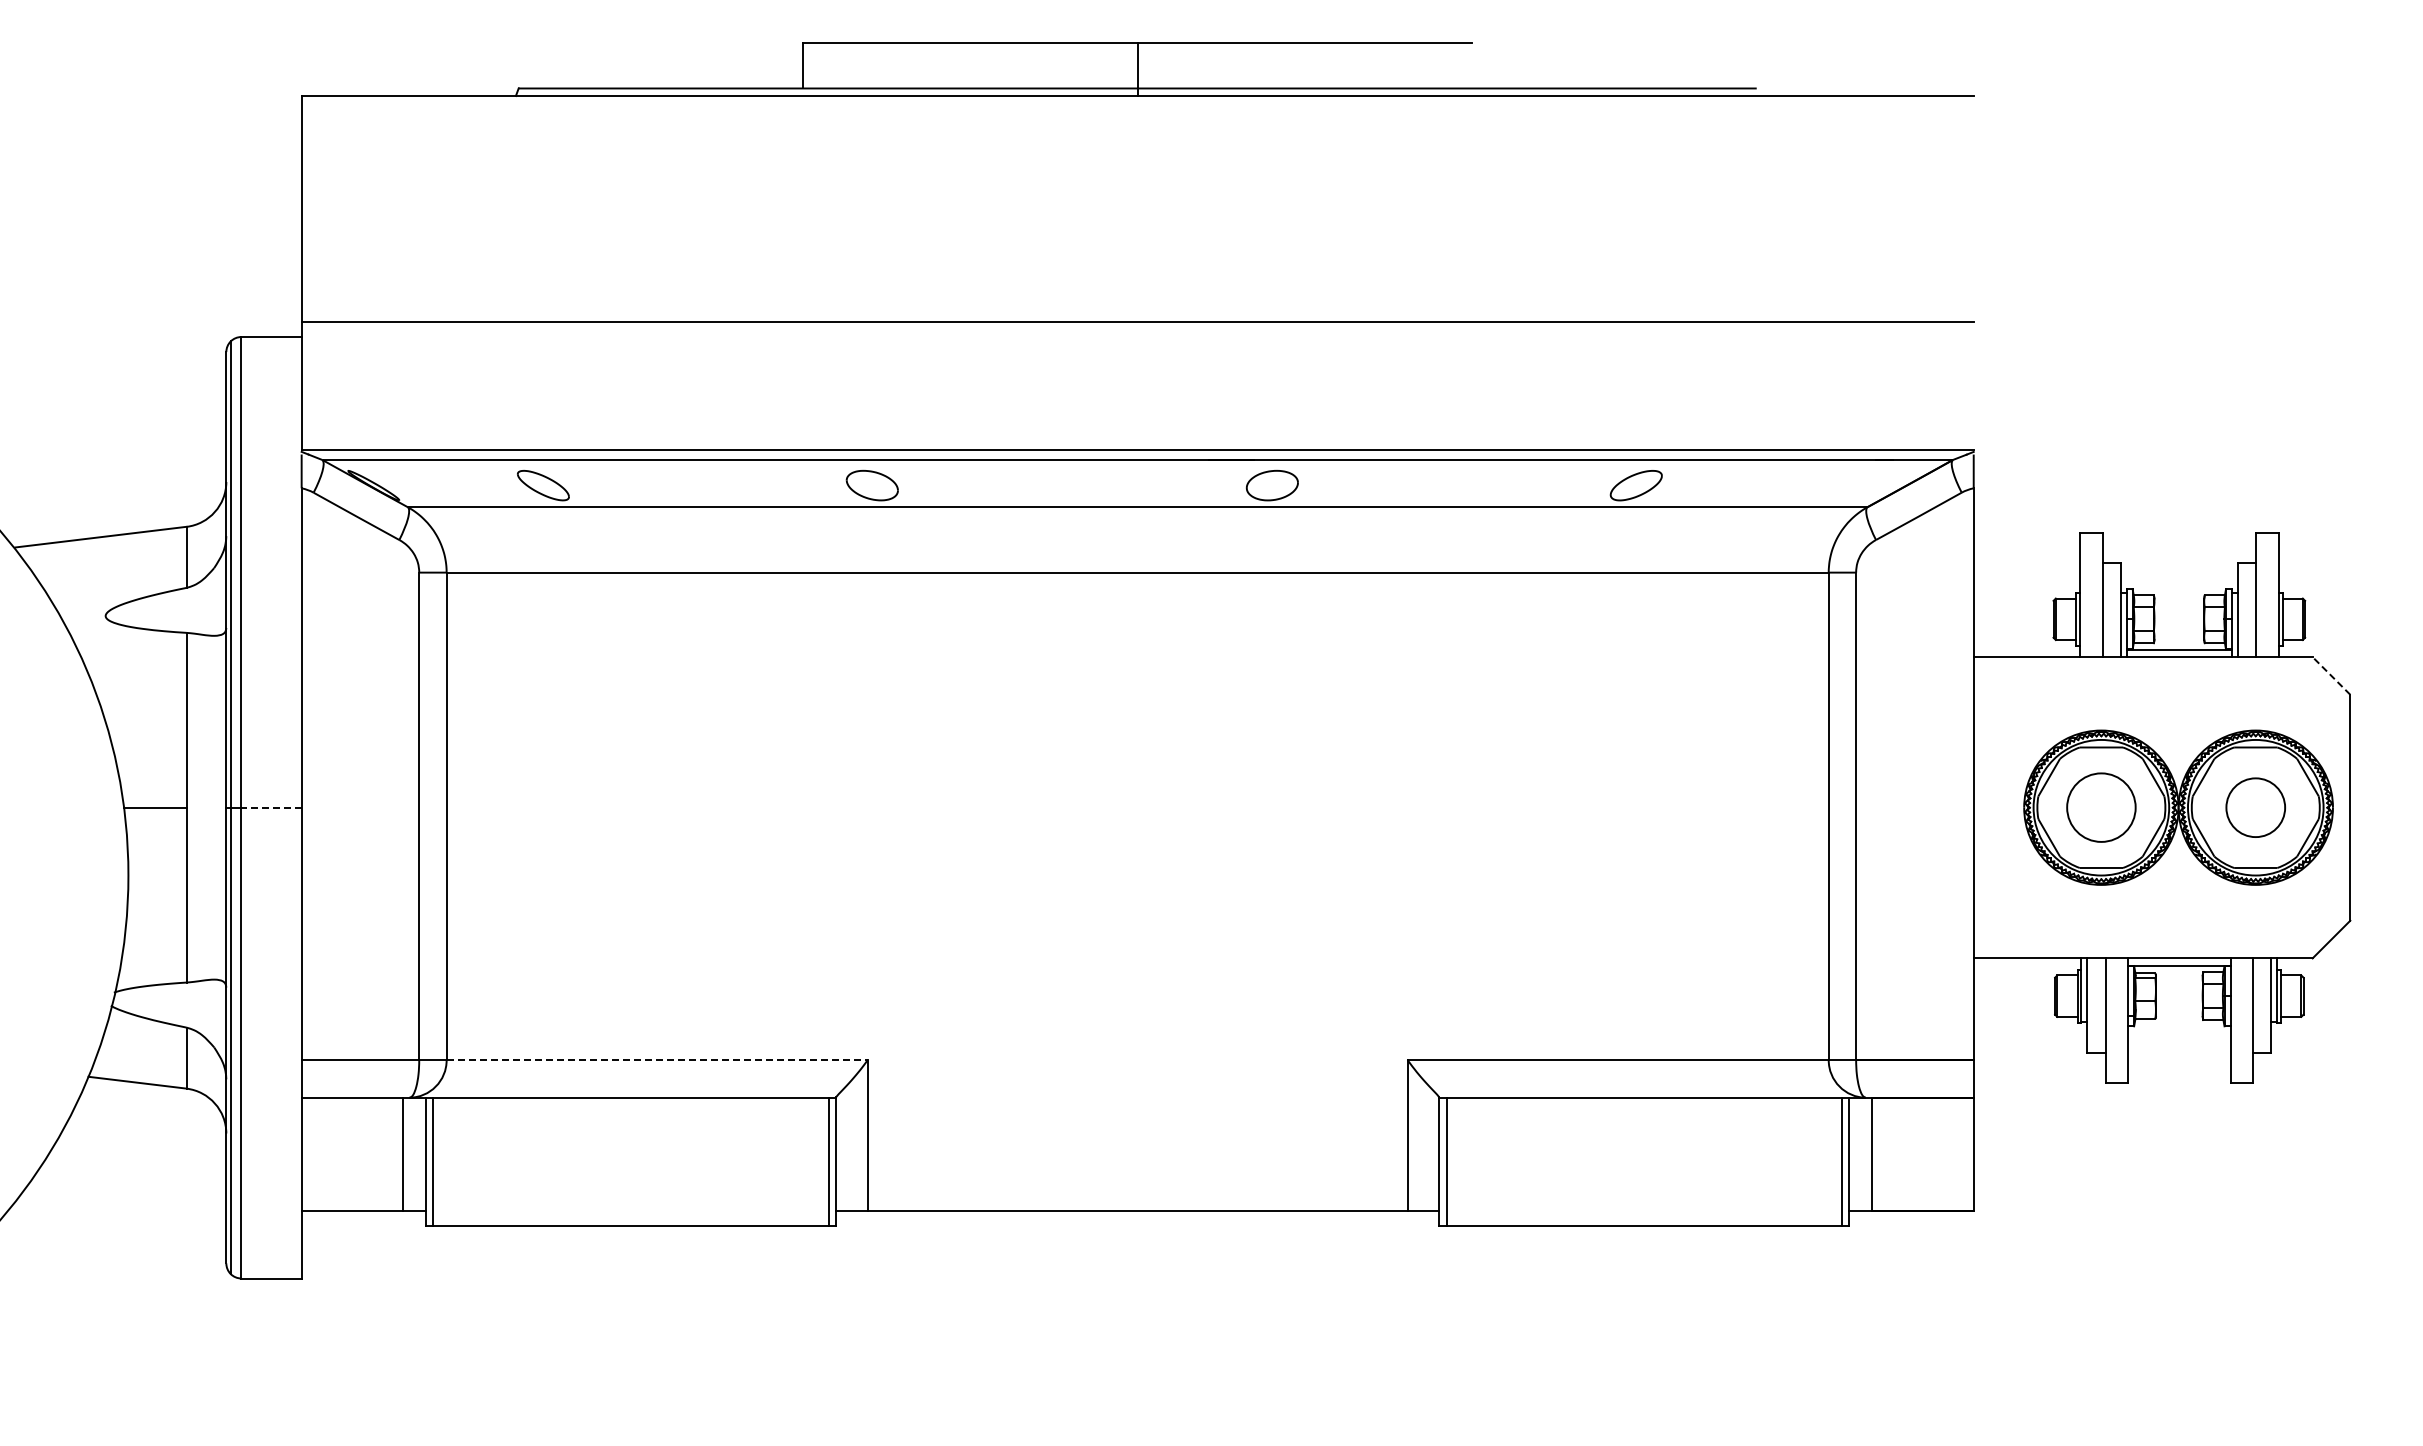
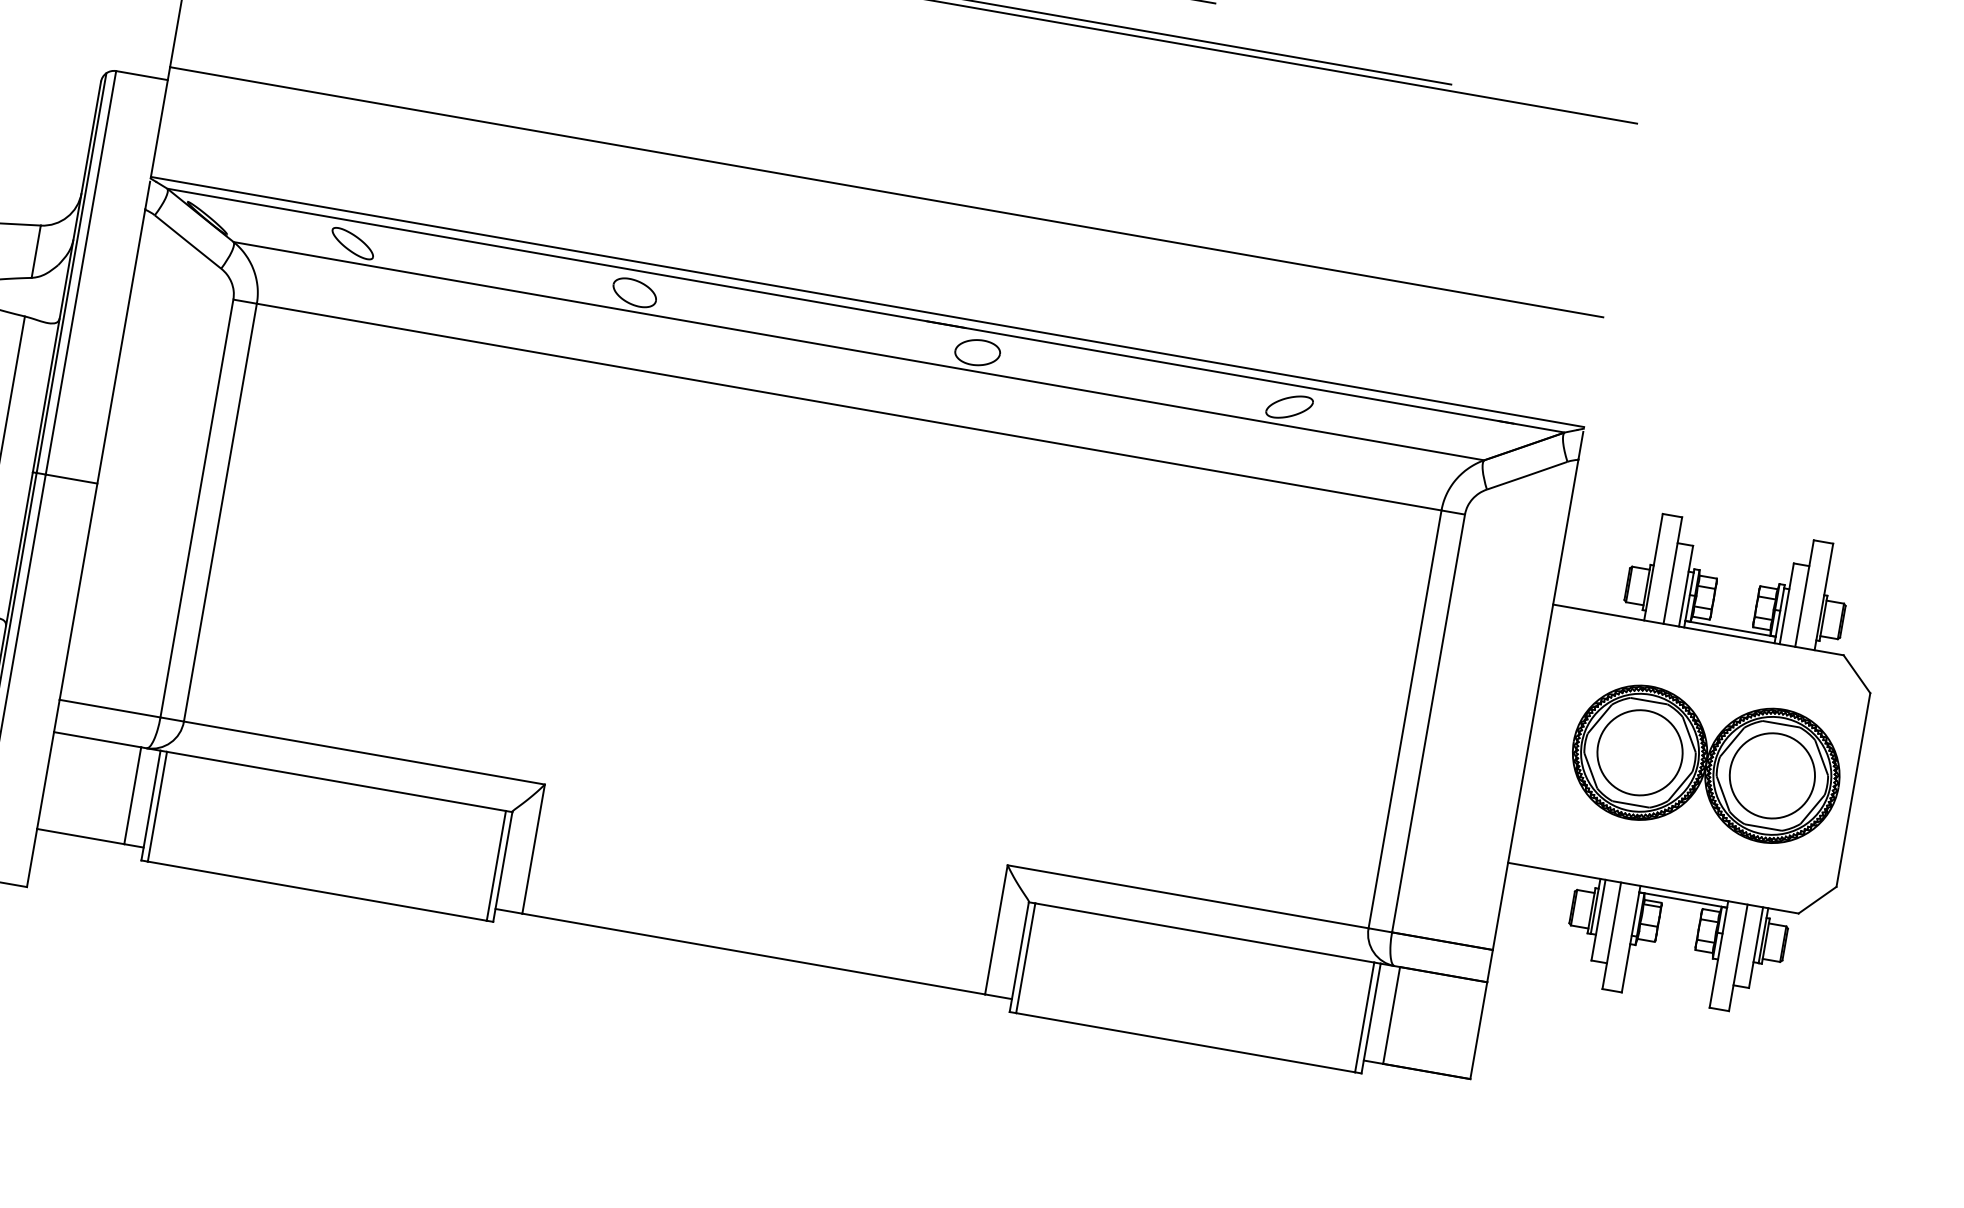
line: (2331, 675) -> (1857, 673), dashed -> solid
line: (271, 807) -> (71, 478), dashed -> solid
circle: (2101, 807) -> (1640, 752), size x1.43
circle: (2255, 807) -> (1772, 775), size x1.67
line: (657, 1060) -> (364, 753), dashed -> solid

